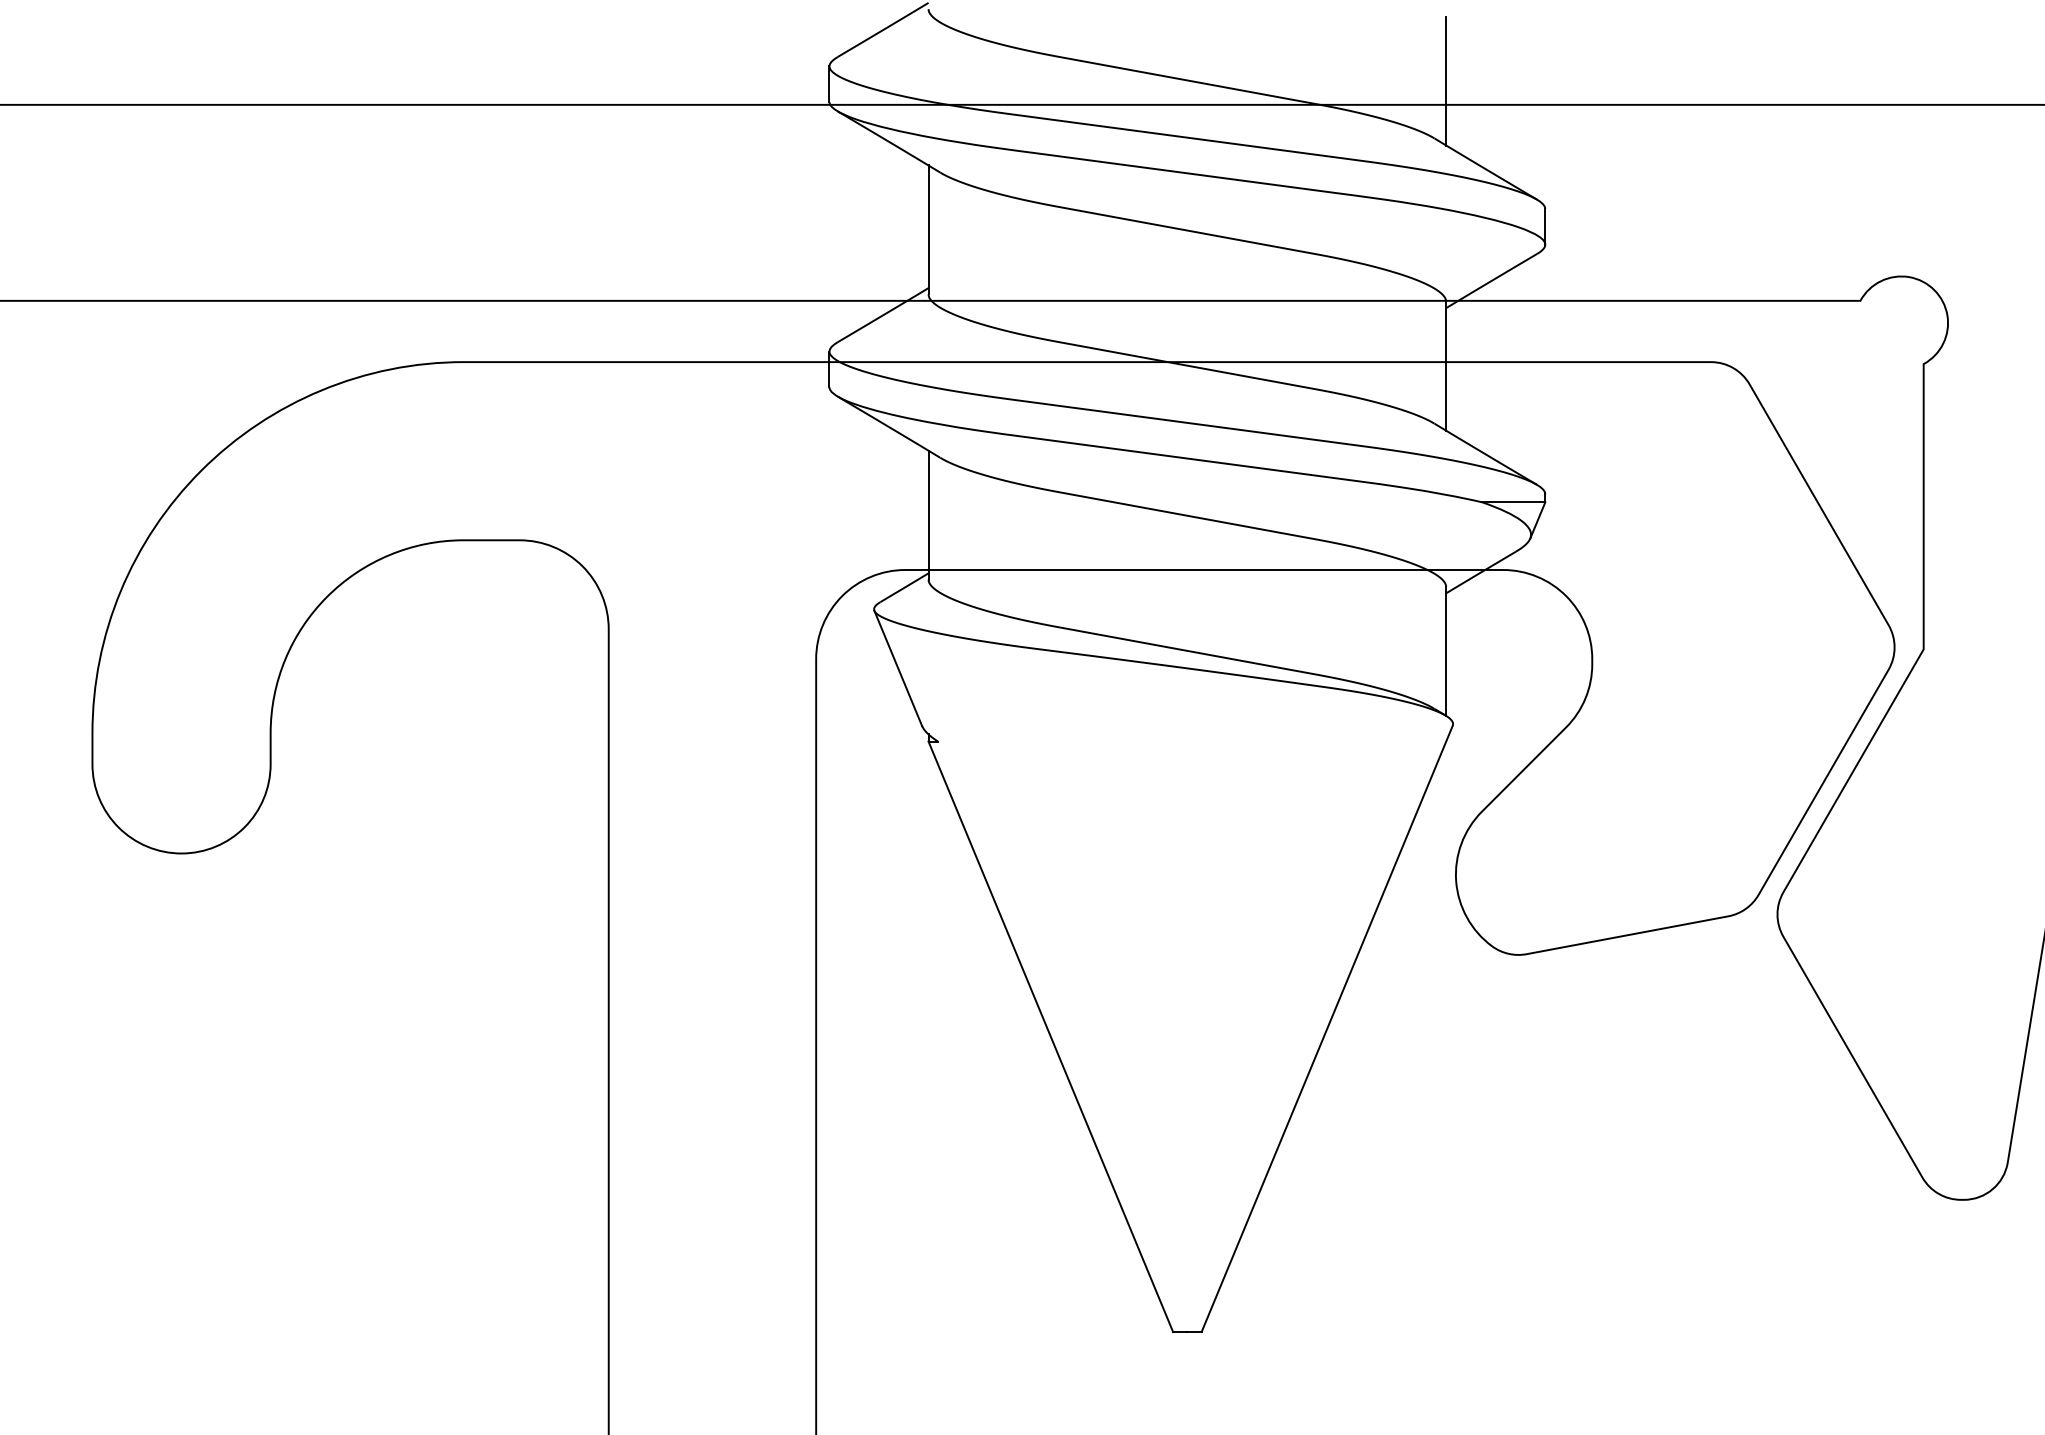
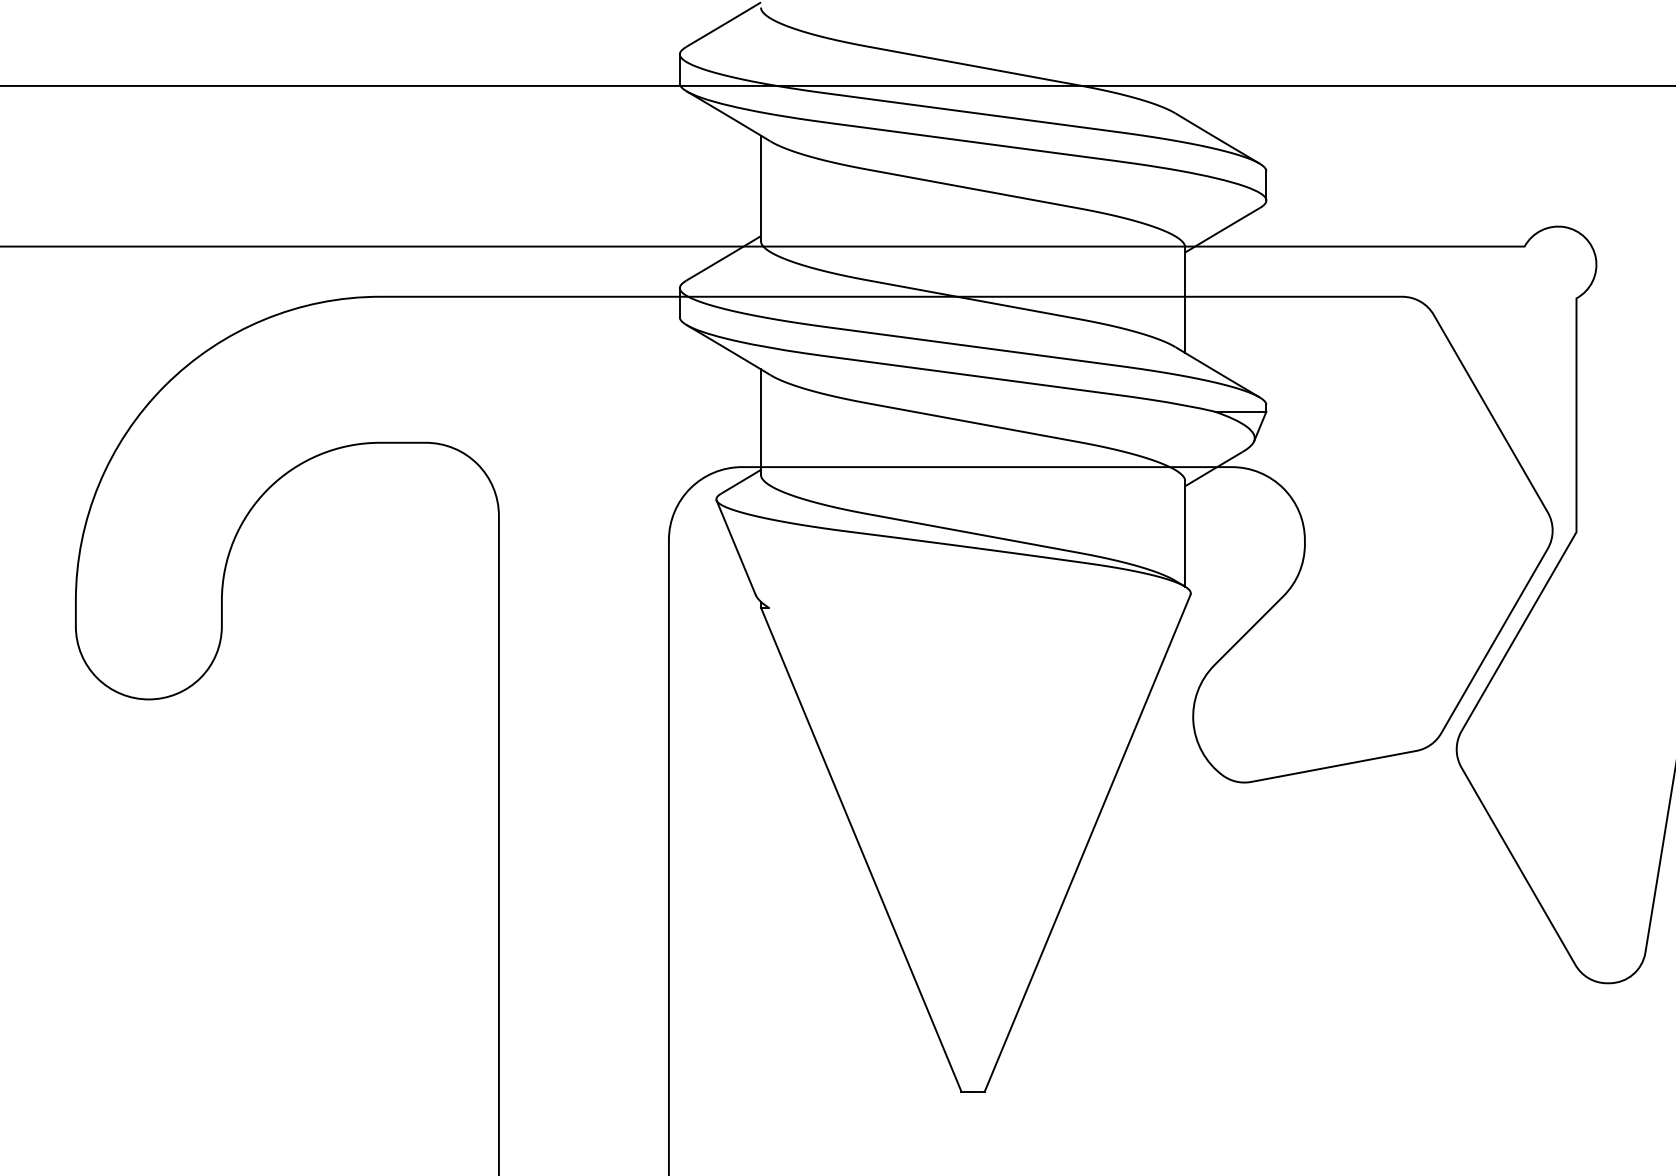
line: (1446, 81) -> (1185, 66), removed

